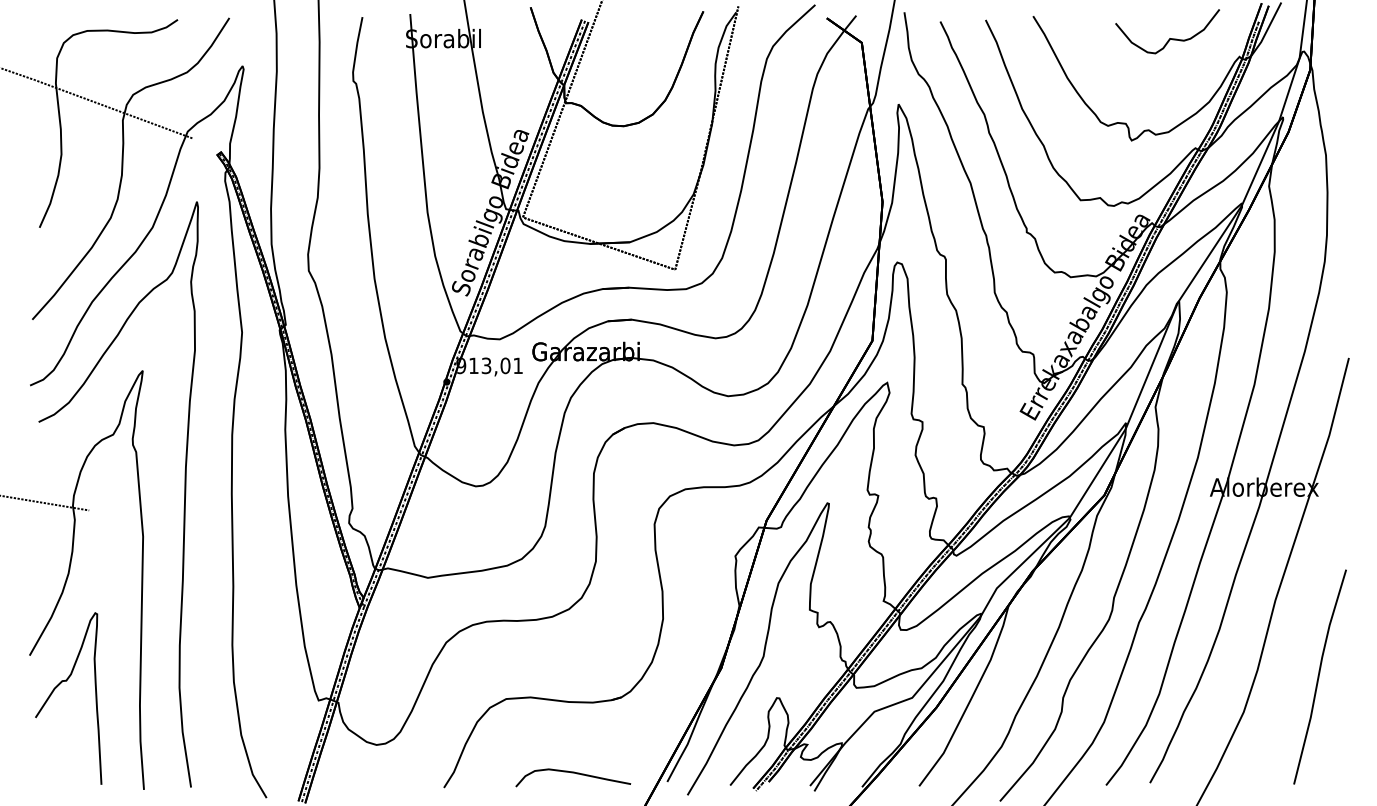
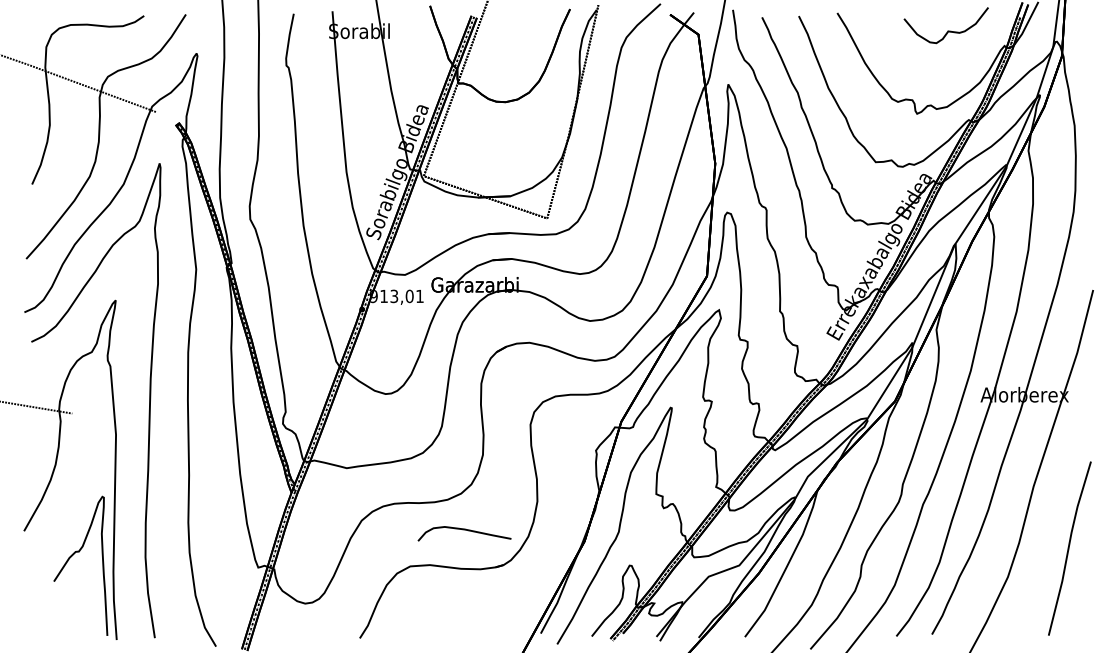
curve: (57, 687) -> (71, 557), moved
curve: (573, 773) -> (464, 530), moved

